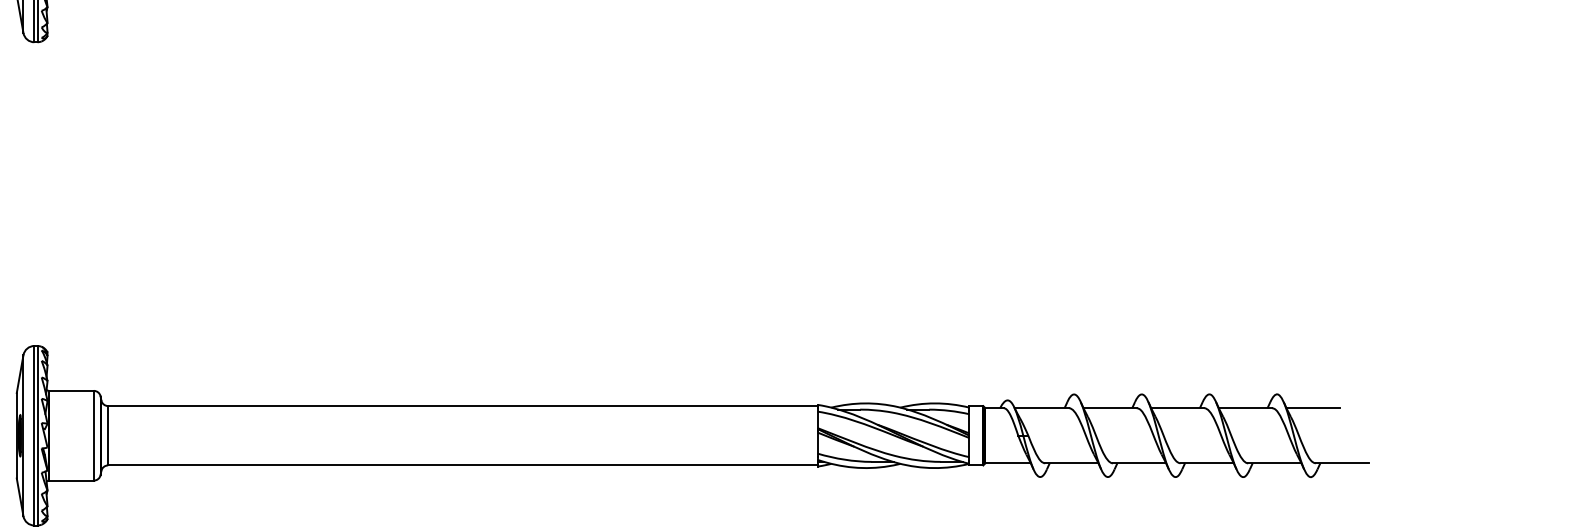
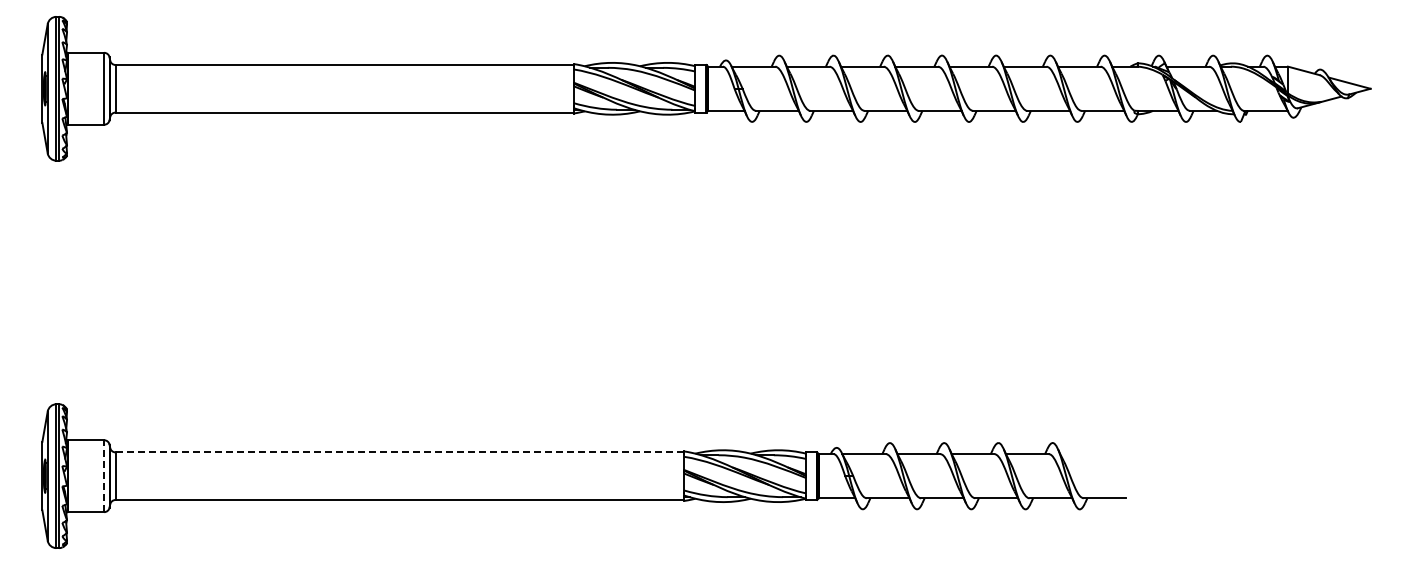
line: (463, 406) -> (400, 452), solid -> dashed
line: (1313, 408) -> (1081, 454), removed
line: (94, 436) -> (104, 476), solid -> dashed

